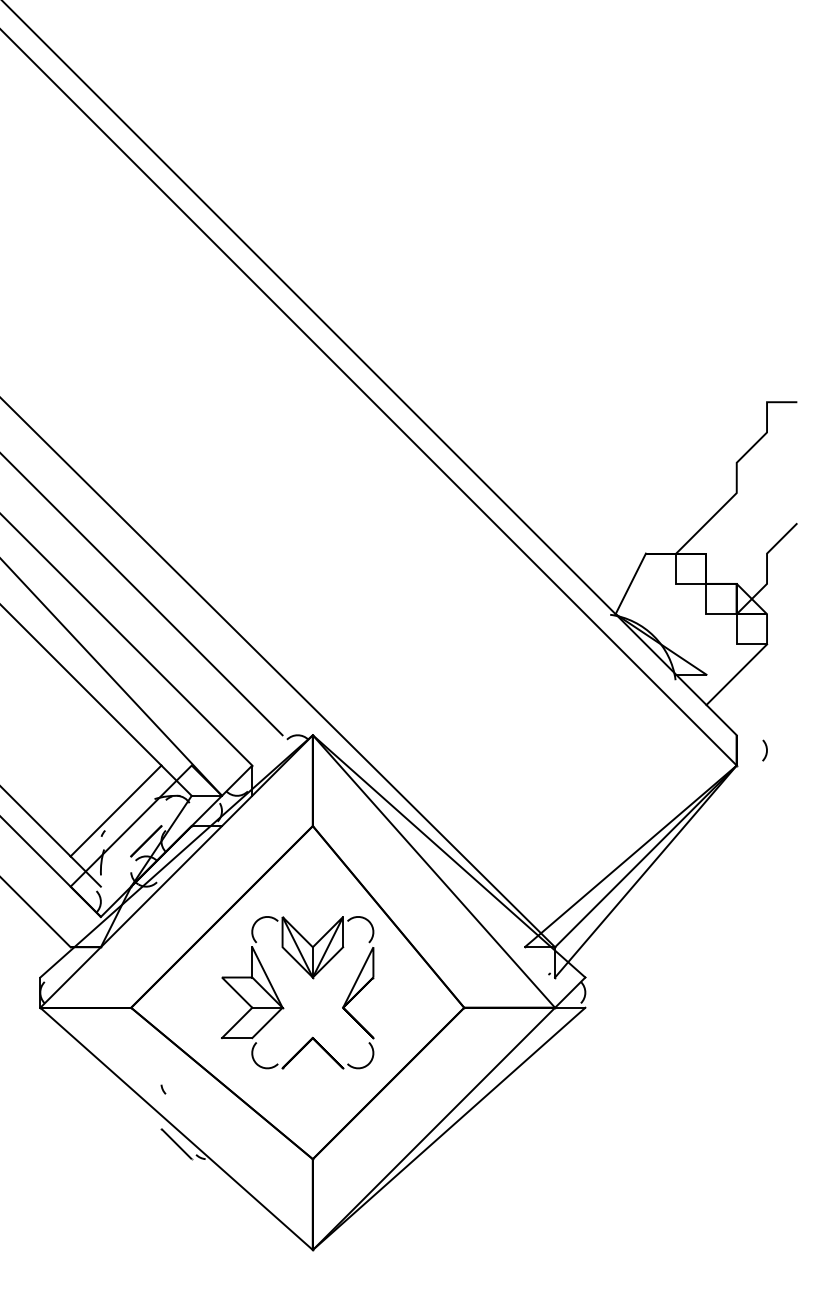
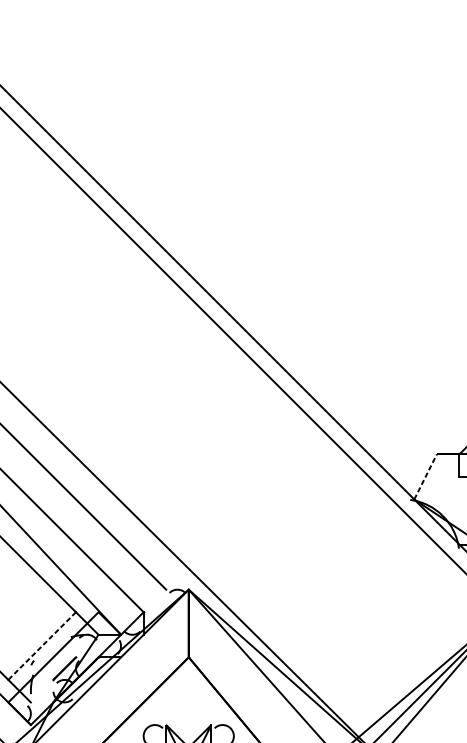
line: (630, 583) -> (425, 476), solid -> dashed
line: (115, 811) -> (41, 646), solid -> dashed

